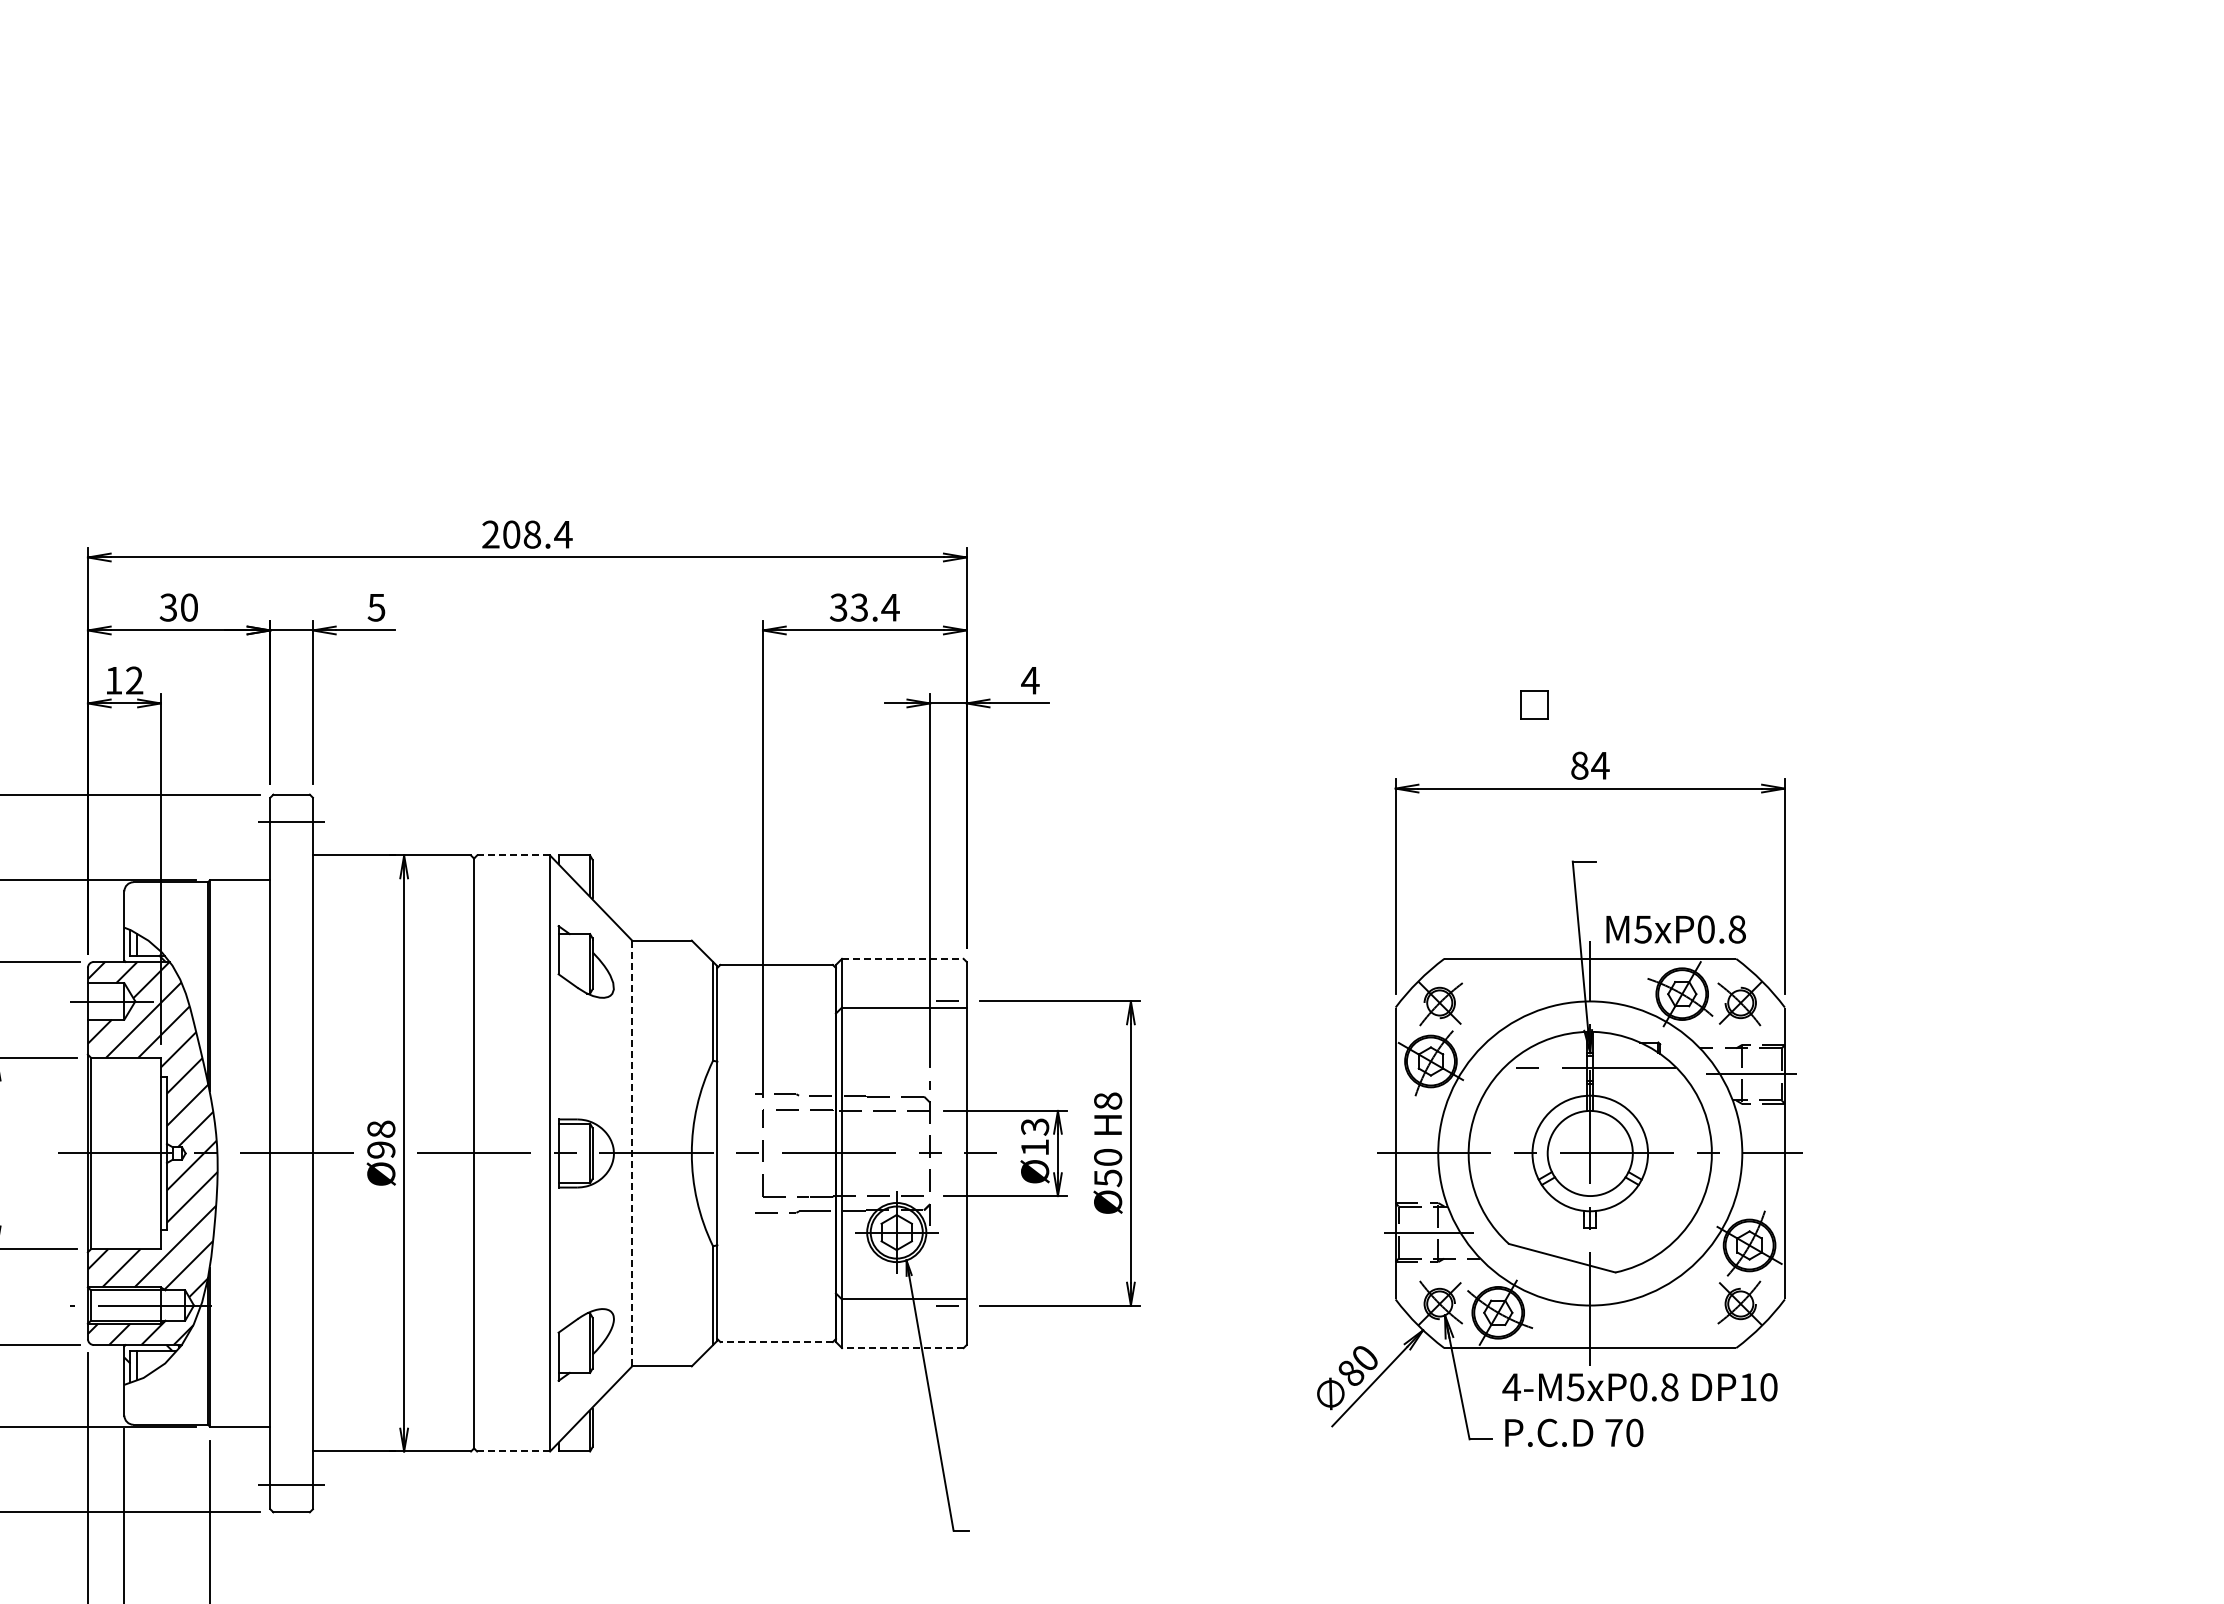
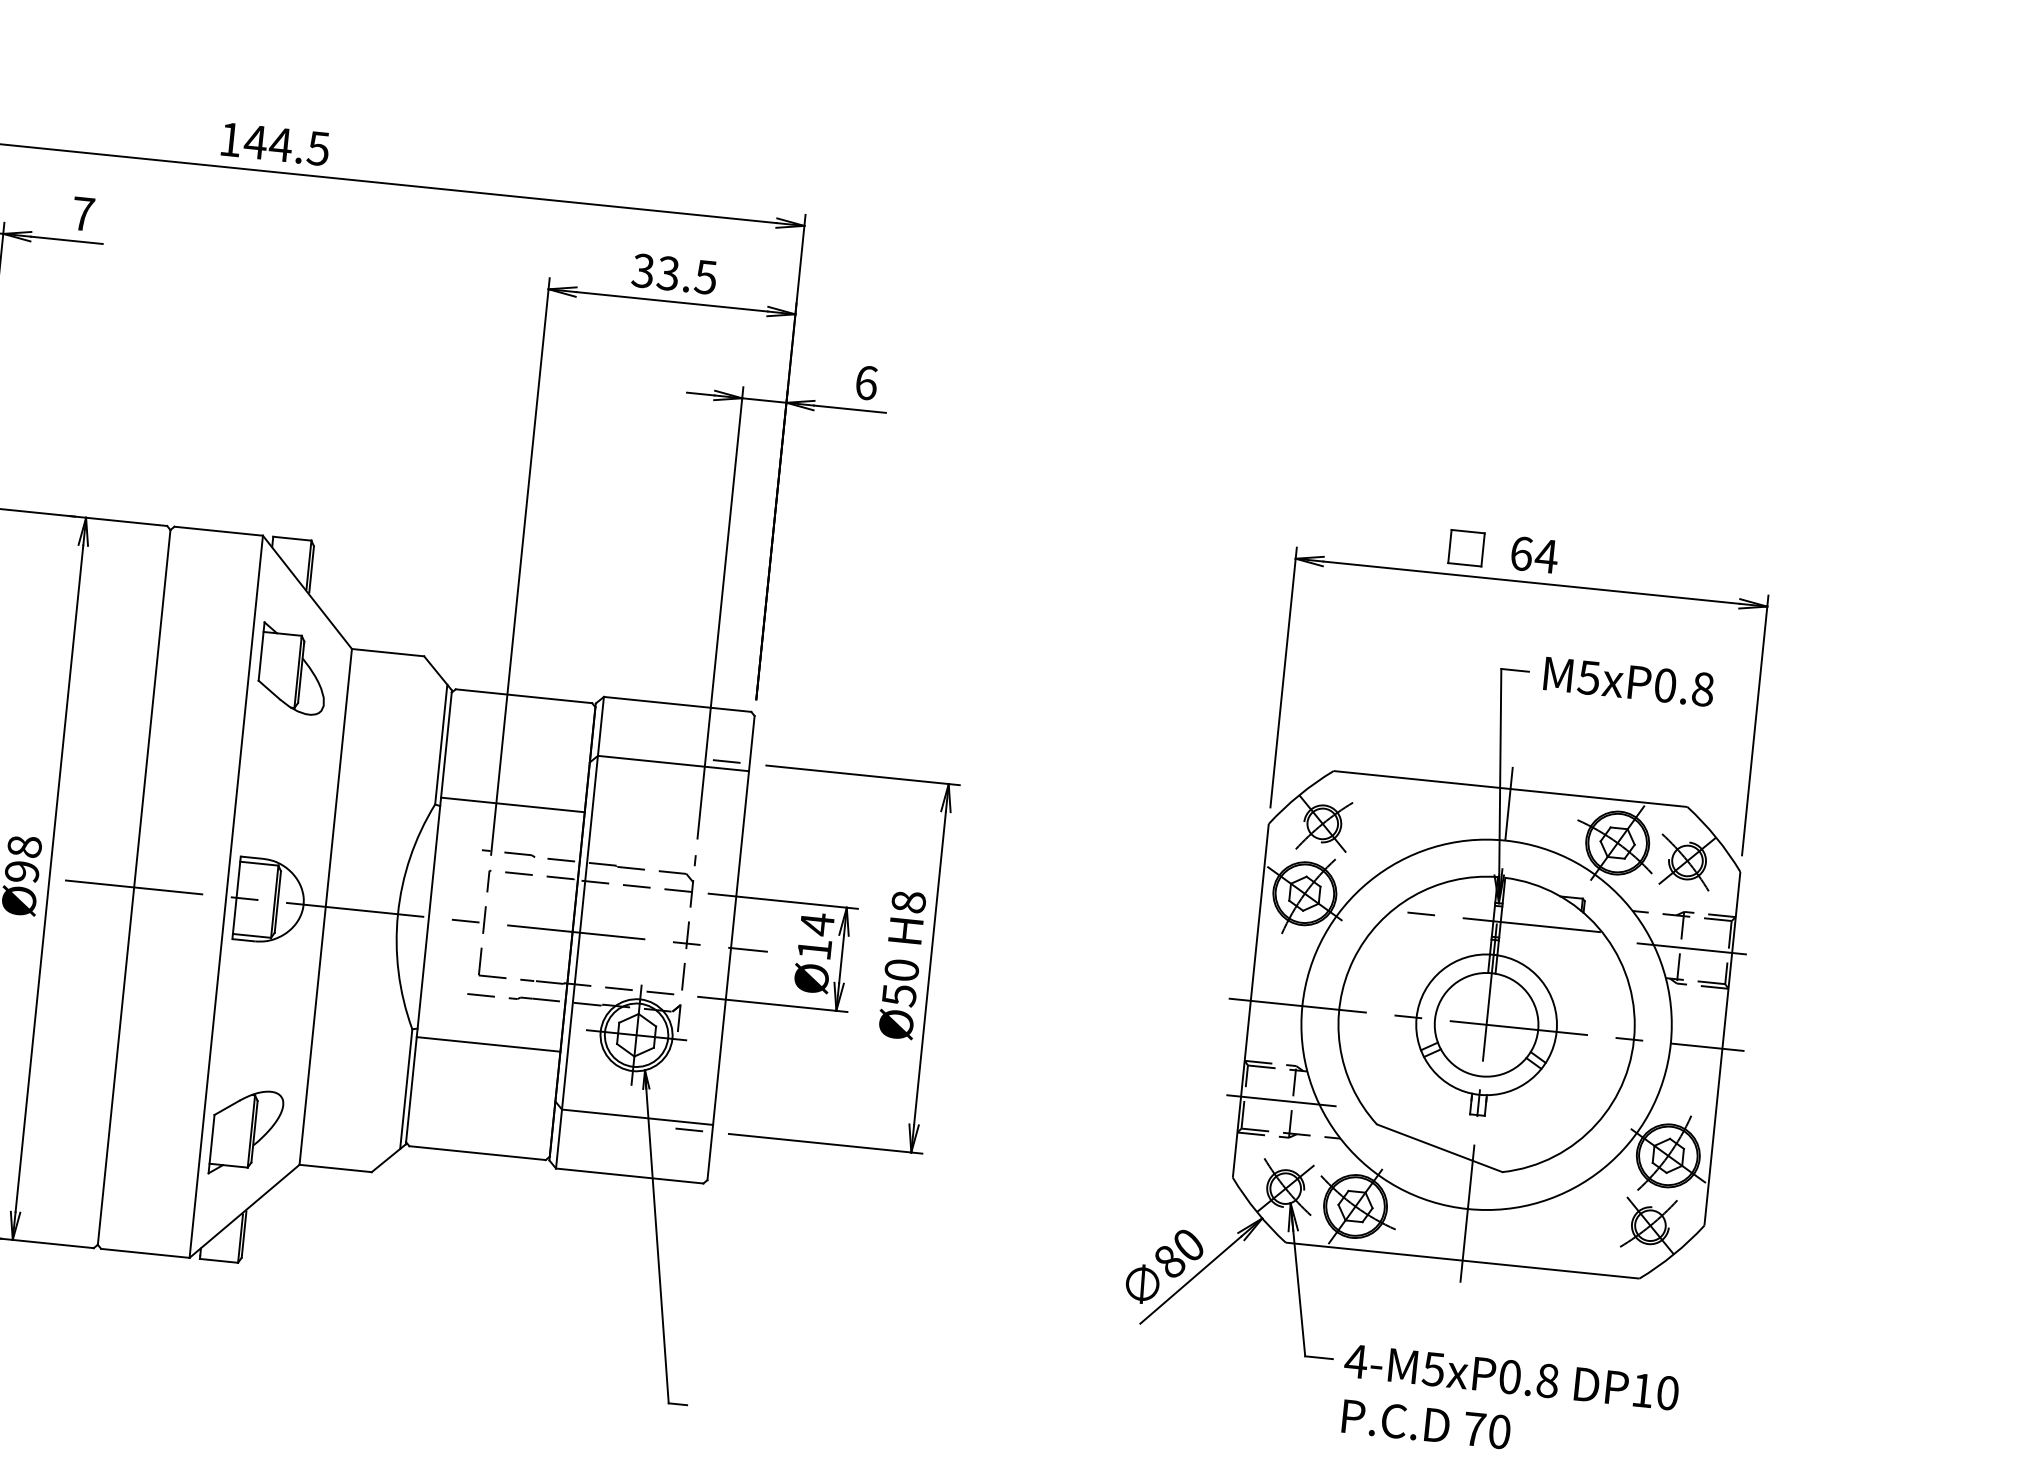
text: (527, 534) -> (275, 144), 208.4 -> 144.5
text: (376, 607) -> (83, 213), 5 -> 7
text: (890, 607) -> (705, 277), 33.4 -> 33.5
text: (1030, 680) -> (866, 382), 4 -> 6
part: (1534, 704) -> (1466, 547), moved
text: (1579, 765) -> (1521, 553), 84 -> 64
line: (513, 855) -> (218, 531), dashed -> solid
text: (1675, 929) -> (1628, 681), moved
line: (902, 958) -> (677, 703), dashed -> solid
line: (776, 1054) -> (512, 804), added
text: (1035, 1126) -> (817, 923), Ø13 -> Ø14
line: (632, 1153) -> (326, 906), dashed -> solid
line: (776, 1252) -> (488, 1044), added
line: (776, 1342) -> (477, 1153), dashed -> solid
line: (902, 1348) -> (629, 1176), dashed -> solid
text: (1639, 1409) -> (1508, 1404), moved
line: (514, 1451) -> (146, 1253), dashed -> solid

